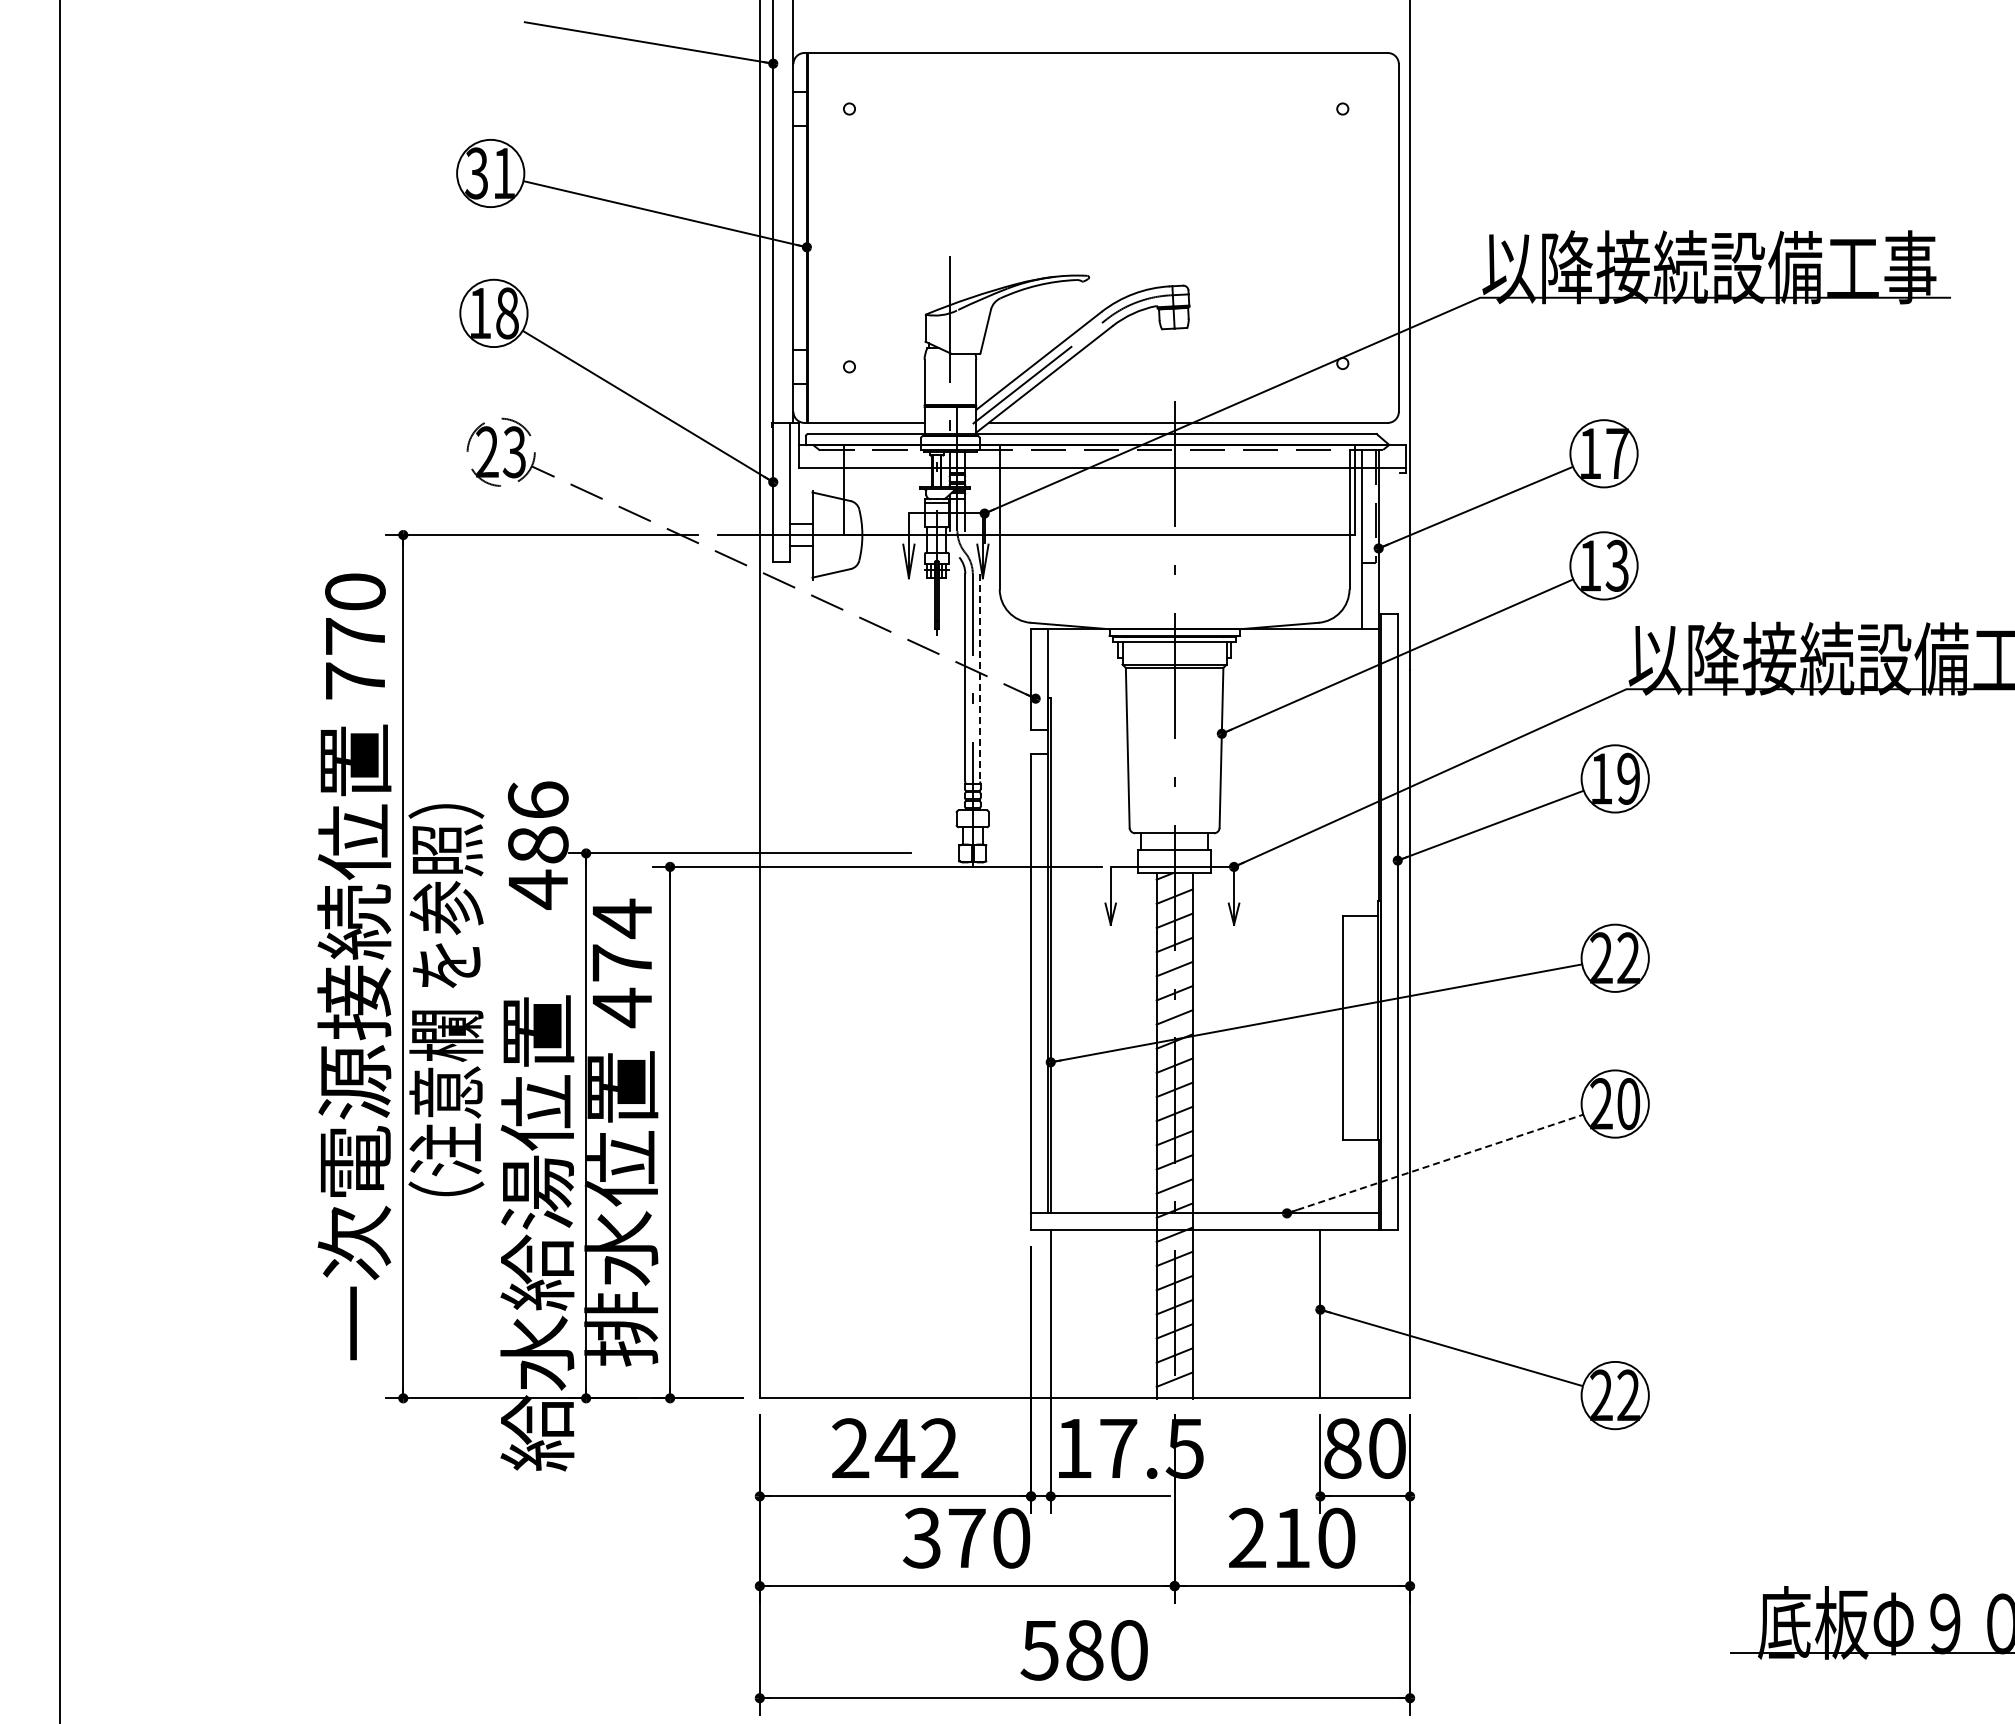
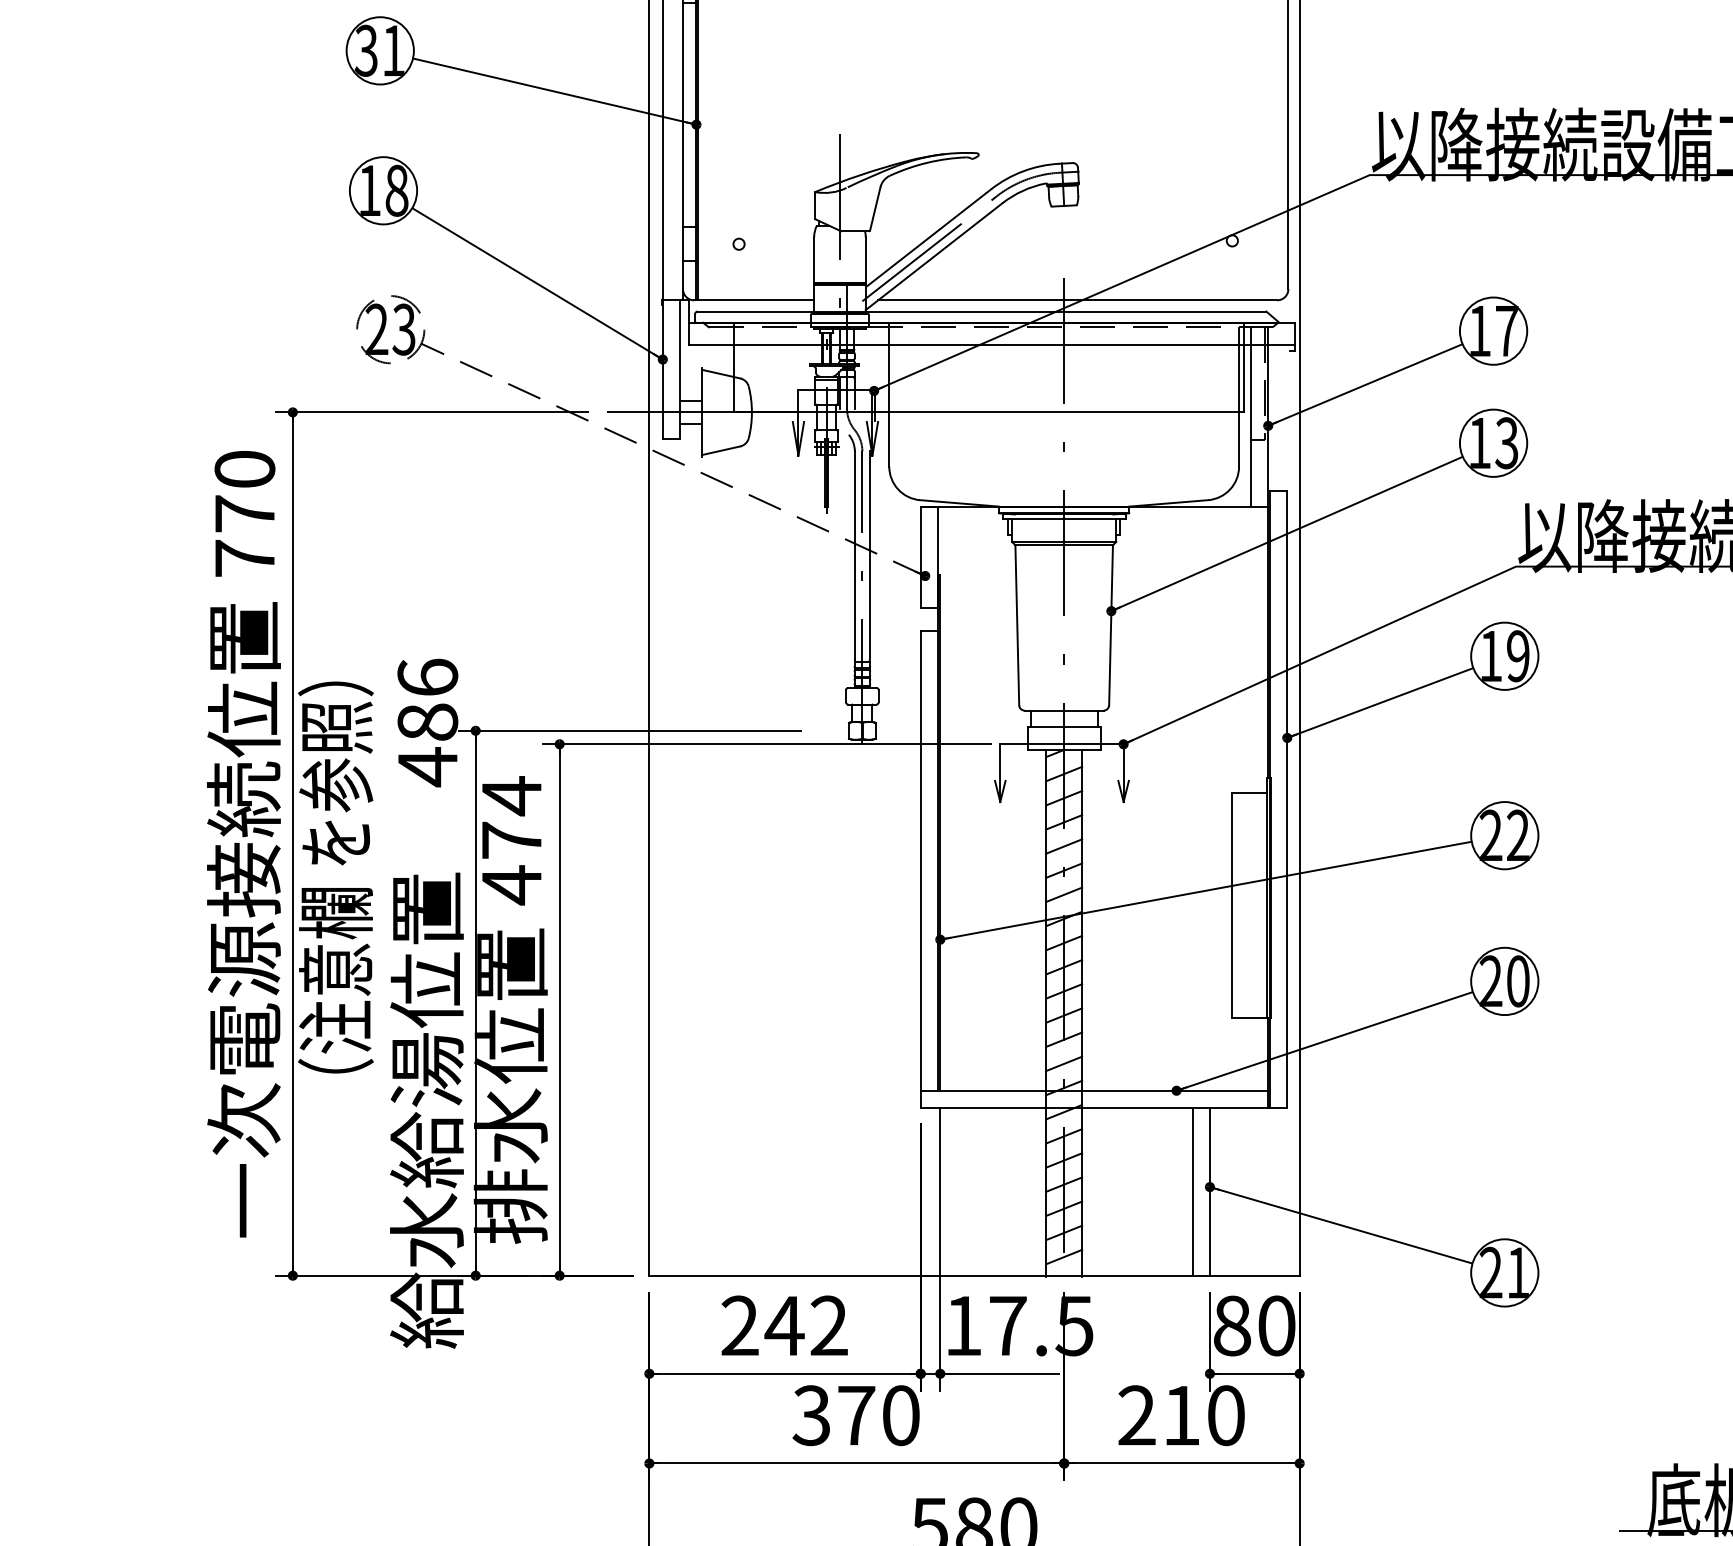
line: (980, 677) -> (870, 554), dashed -> solid
line: (1435, 1163) -> (1325, 1040), dashed -> solid
line: (1303, 1314) -> (1193, 1191), added
text: (1628, 1394) -> (1518, 1271), 22 -> 21

